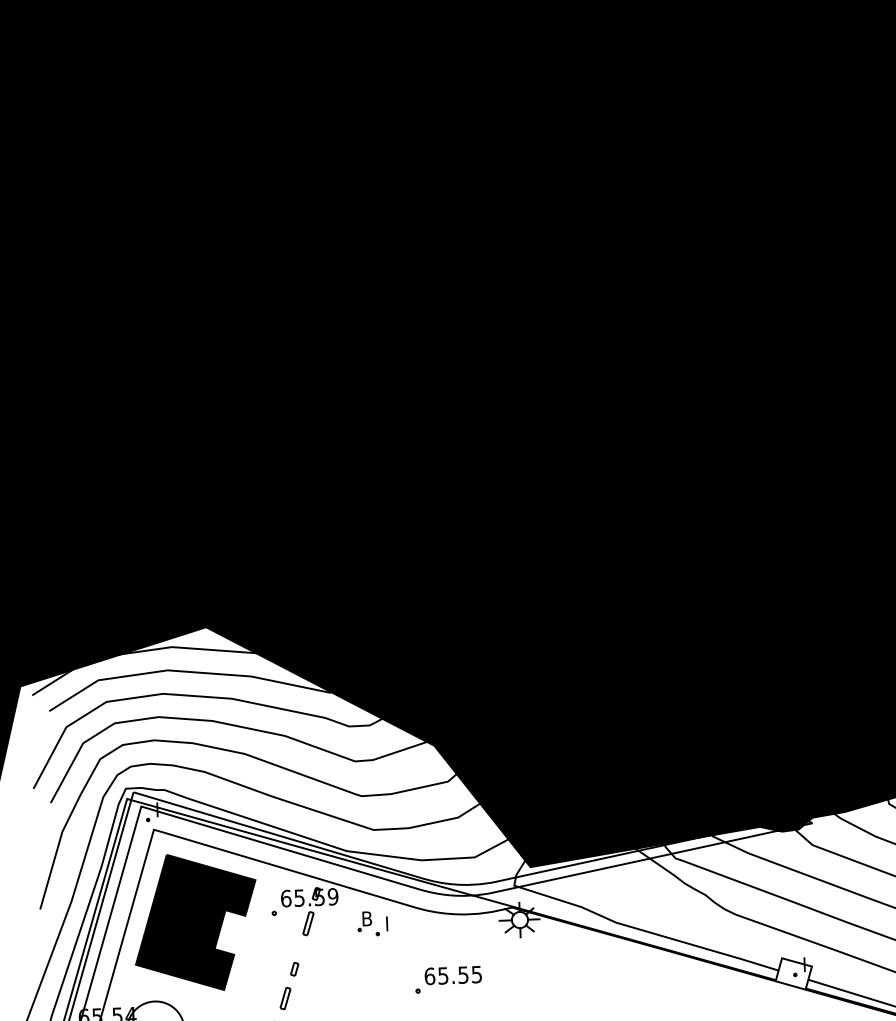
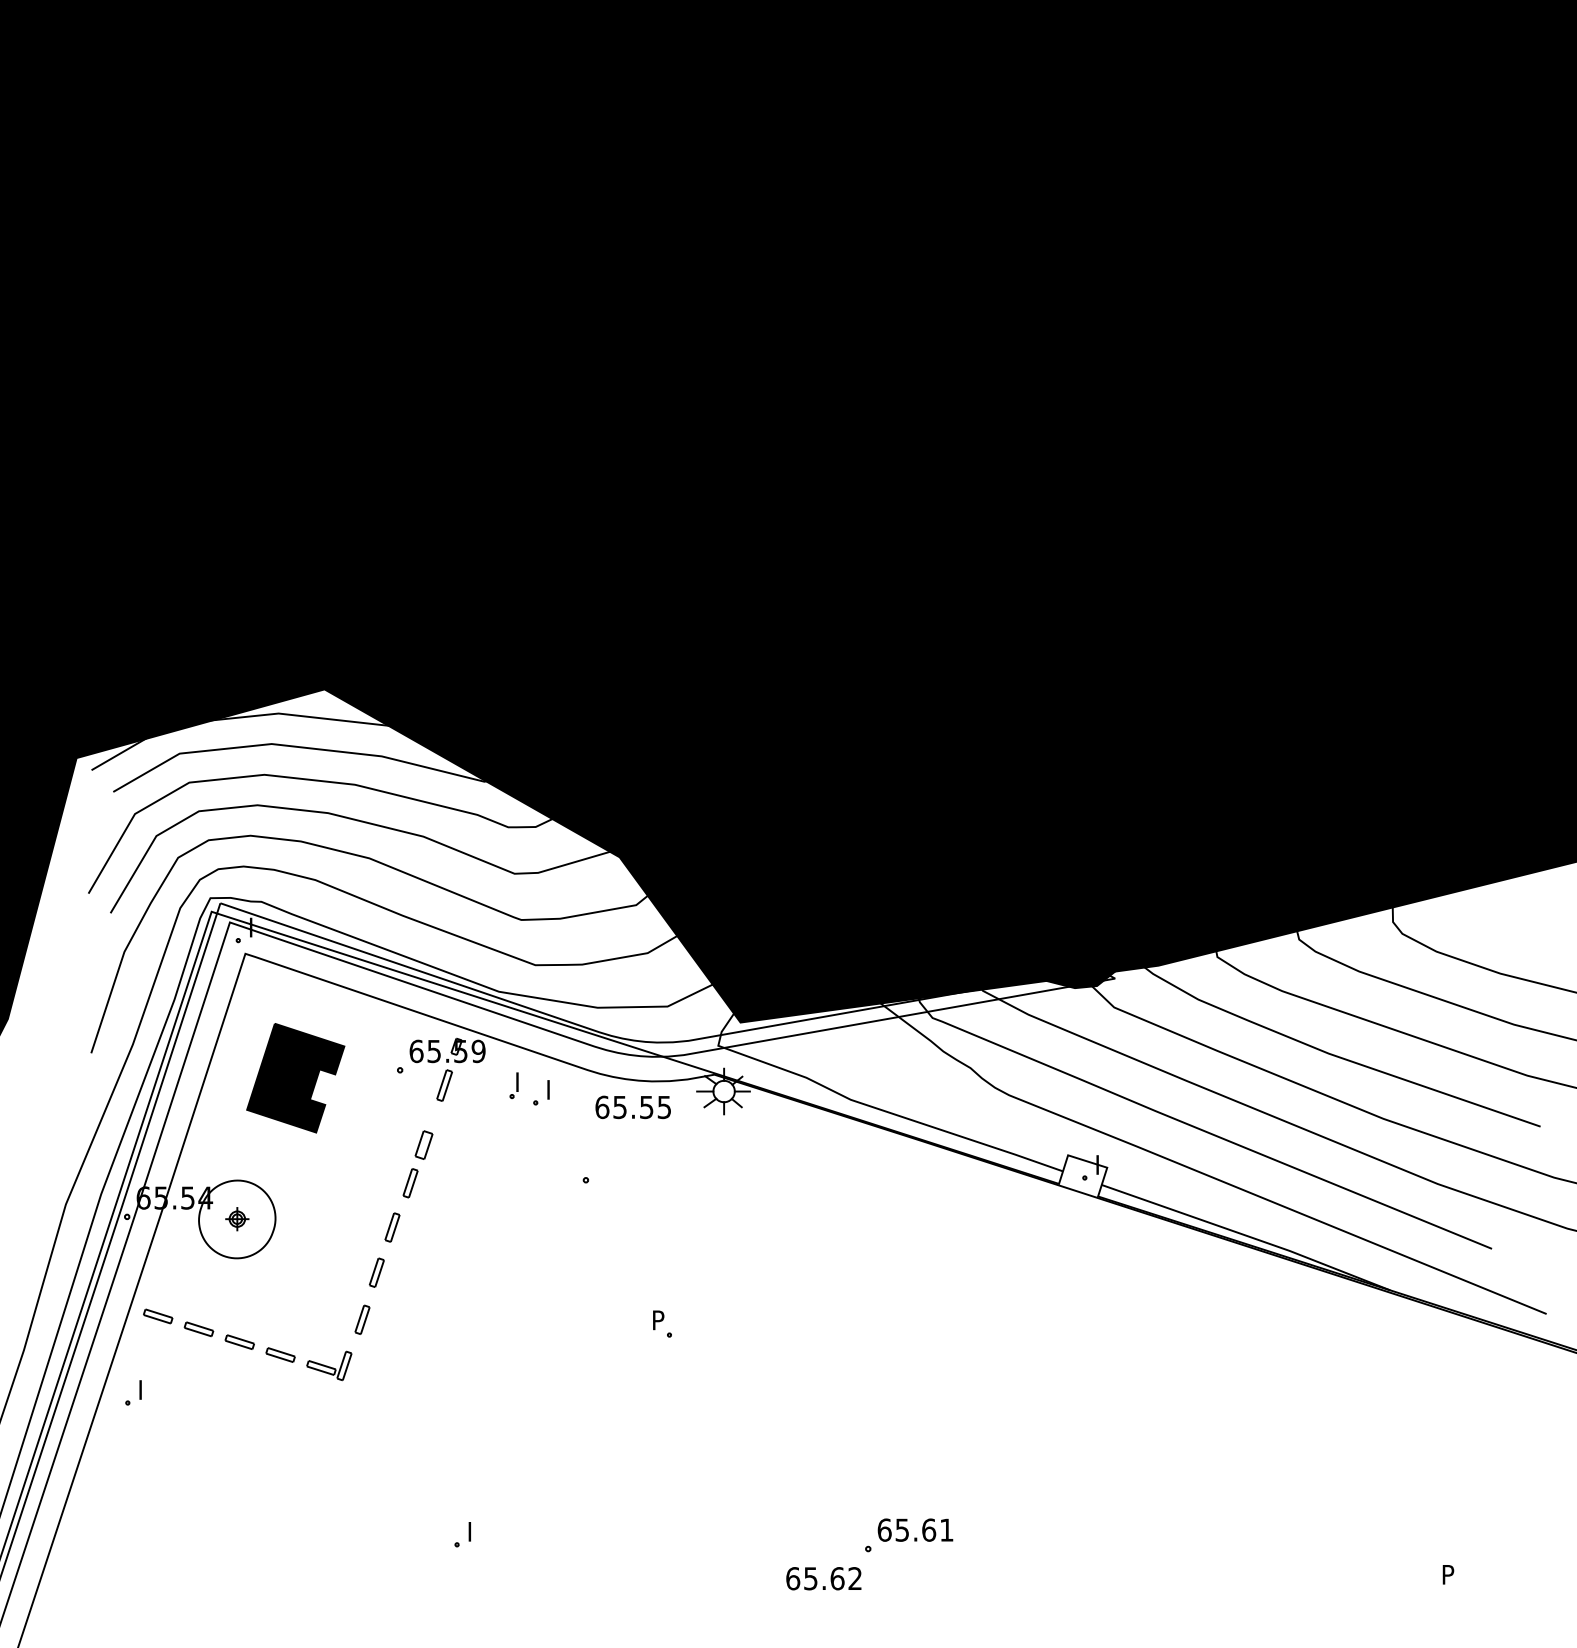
text: (367, 918) -> (523, 1081), B -> I
part: (195, 921) -> (295, 1077), size x0.6
part: (294, 968) -> (424, 1144), size x1.6
text: (452, 975) -> (632, 1107), moved

